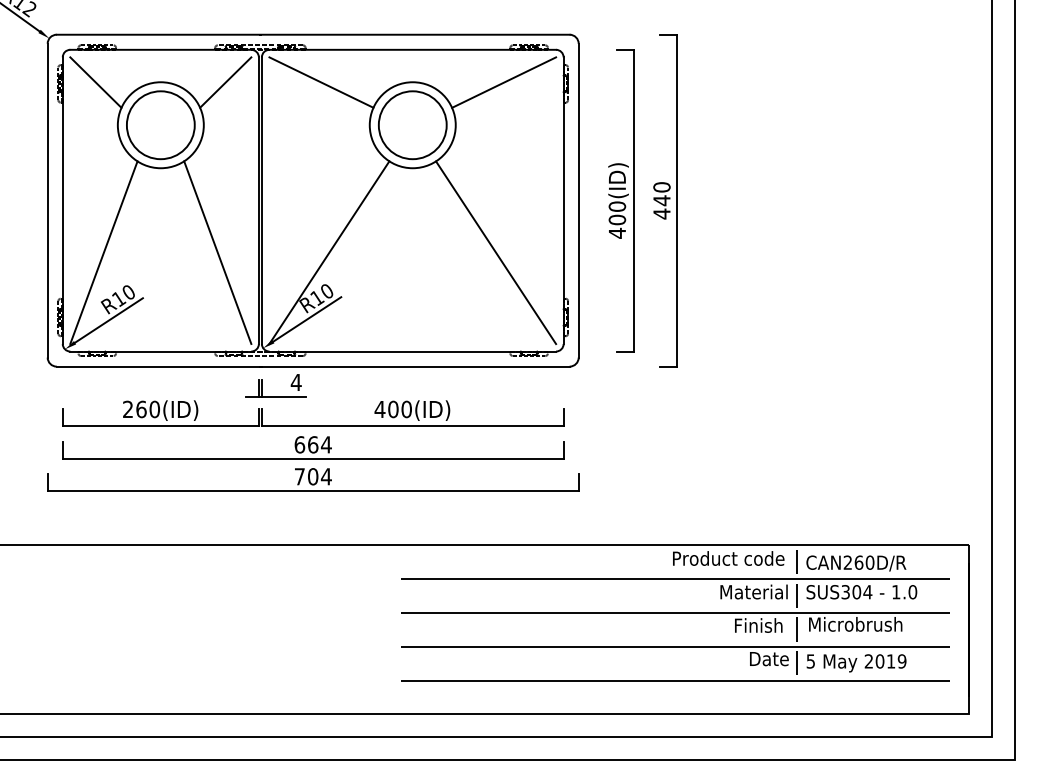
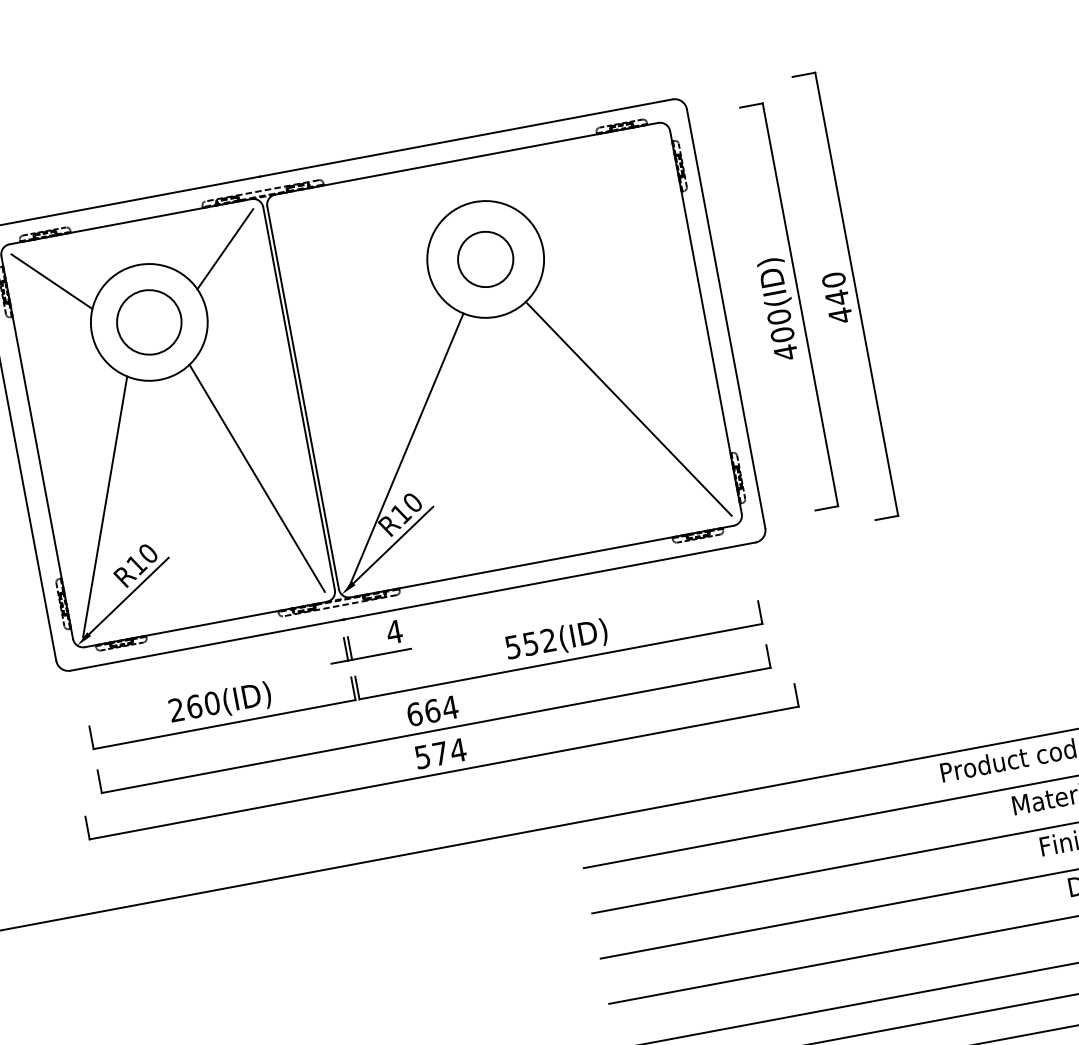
line: (321, 82) -> (353, 225), removed
line: (504, 82) -> (597, 179), removed
circle: (160, 125) -> (148, 322), size x0.7
circle: (412, 125) -> (485, 259), size x0.6
text: (392, 409) -> (529, 644), 400(ID) -> 552(ID)
text: (306, 476) -> (431, 755), 704 -> 574

